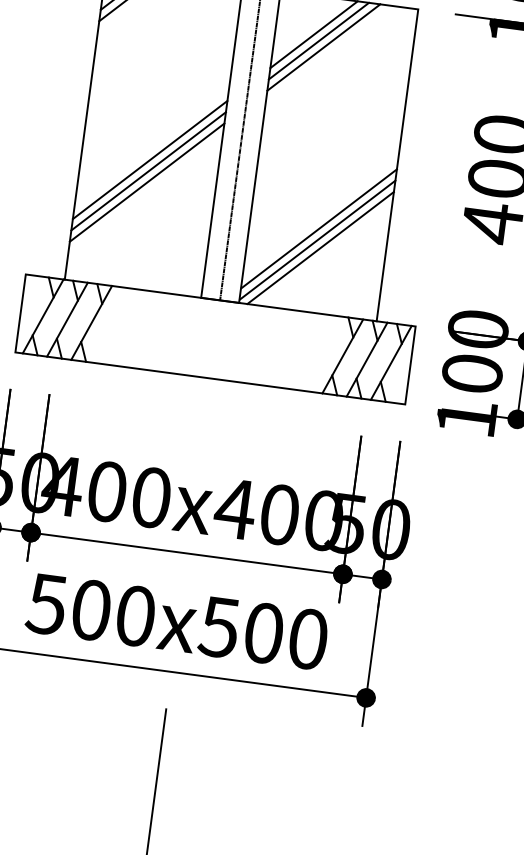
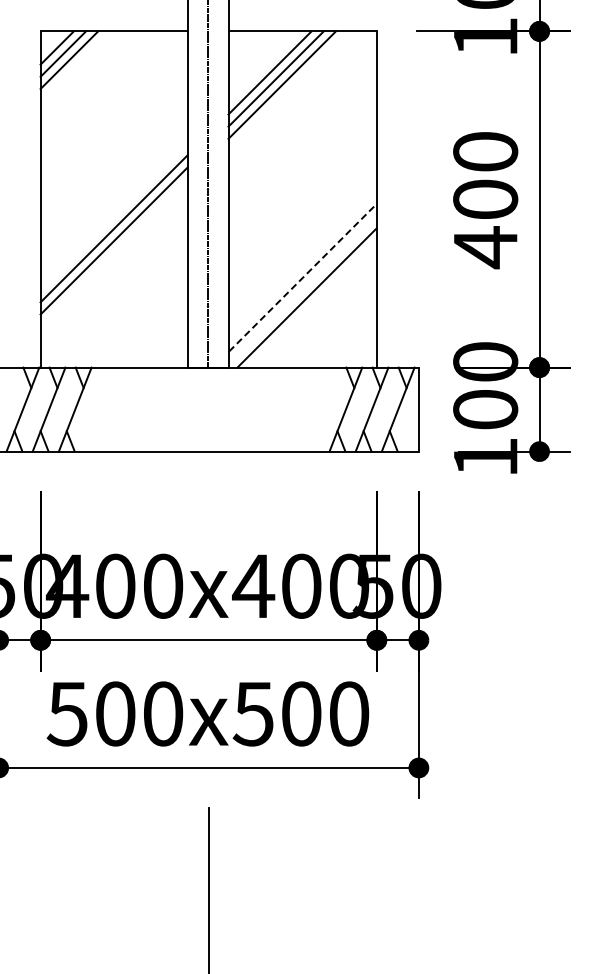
line: (146, 181) -> (113, 252), removed
line: (319, 228) -> (303, 277), solid -> dashed
line: (317, 239) -> (302, 289), removed

